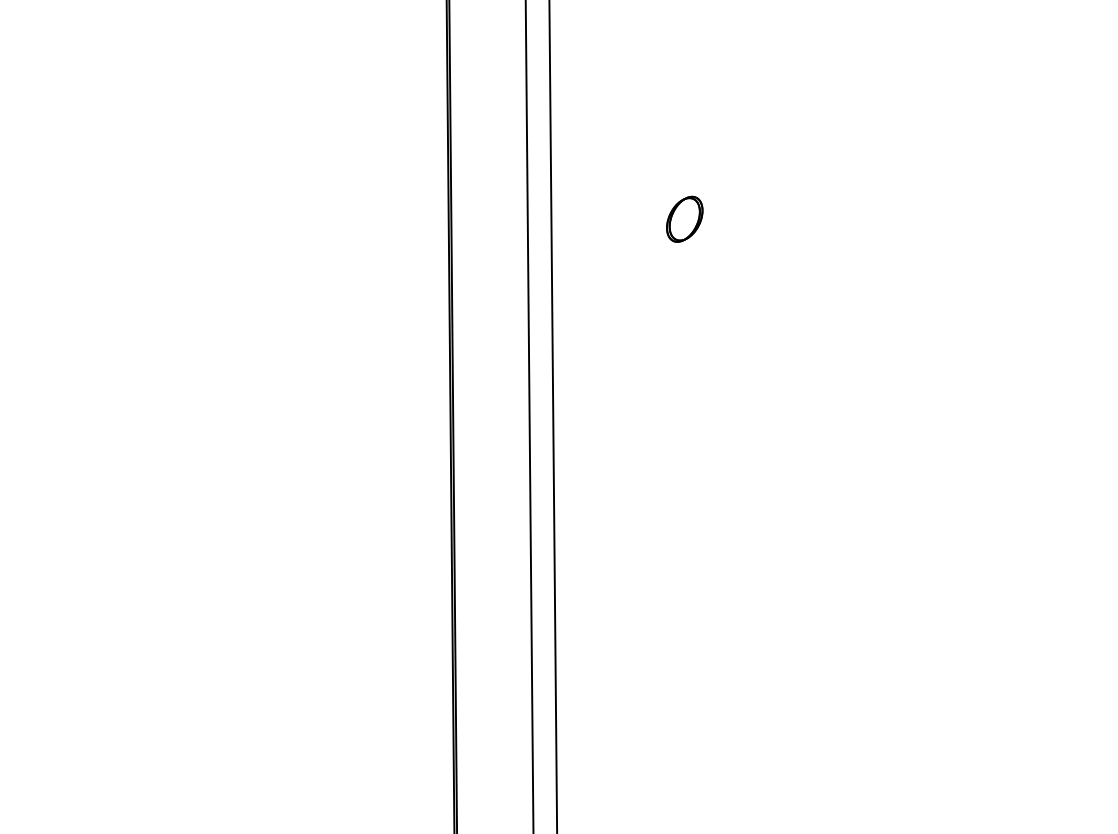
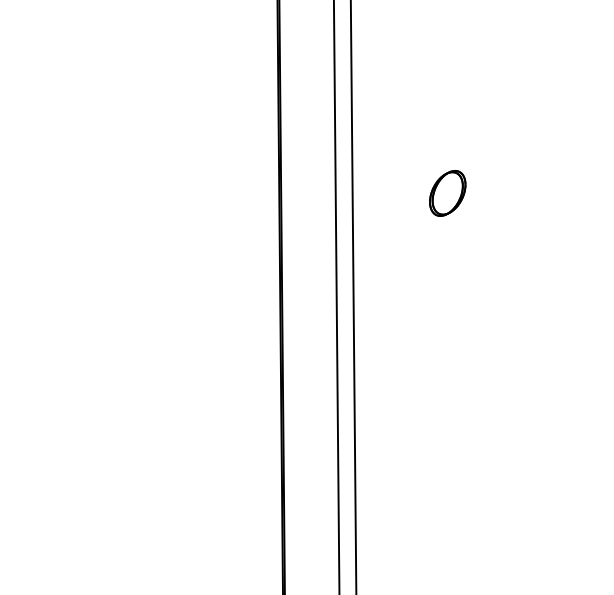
part: (684, 218) -> (447, 192), size x1.4

